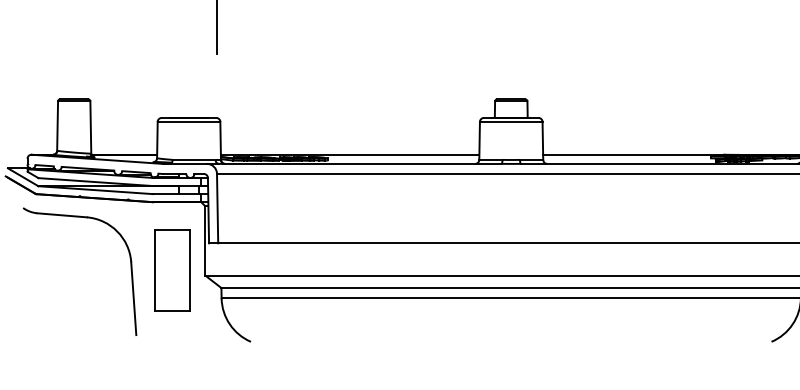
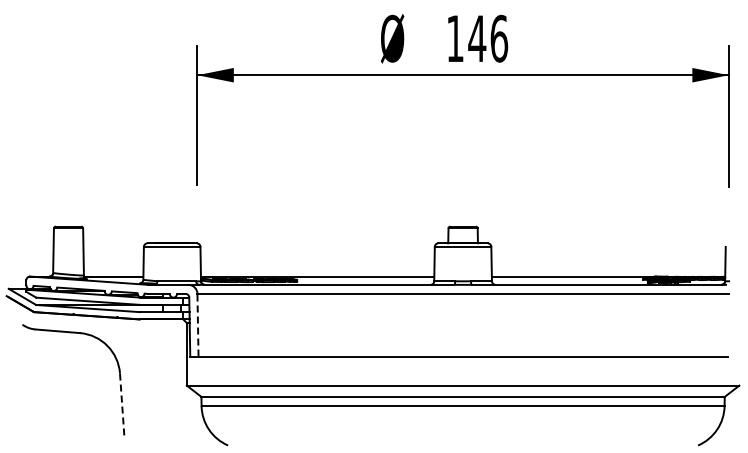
line: (217, 207) -> (197, 324), solid -> dashed
part: (171, 270) -> (156, 381), removed
line: (133, 298) -> (122, 406), solid -> dashed

